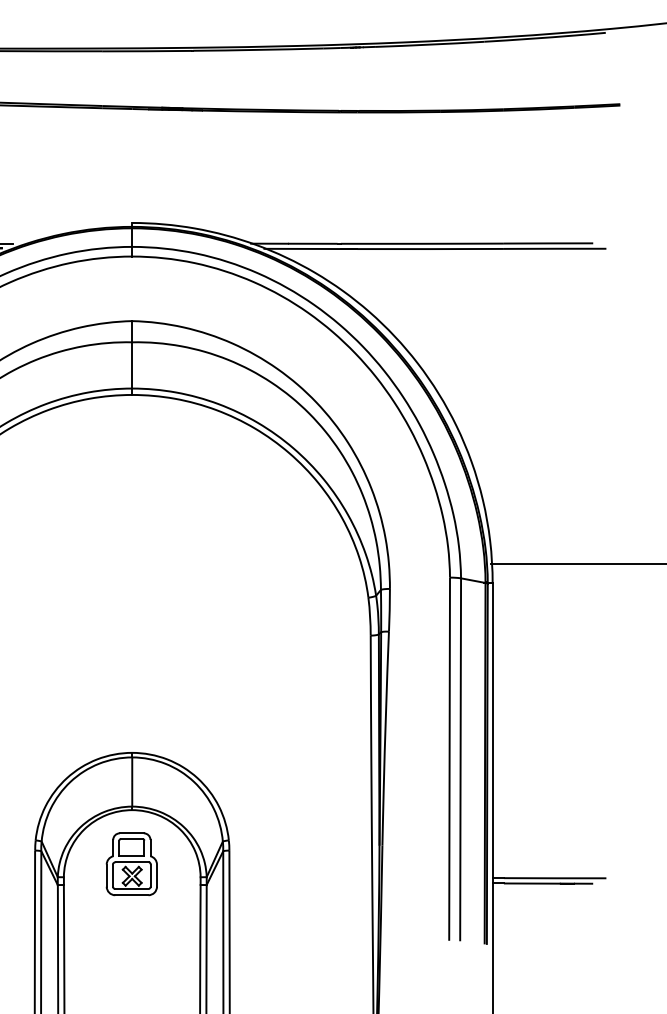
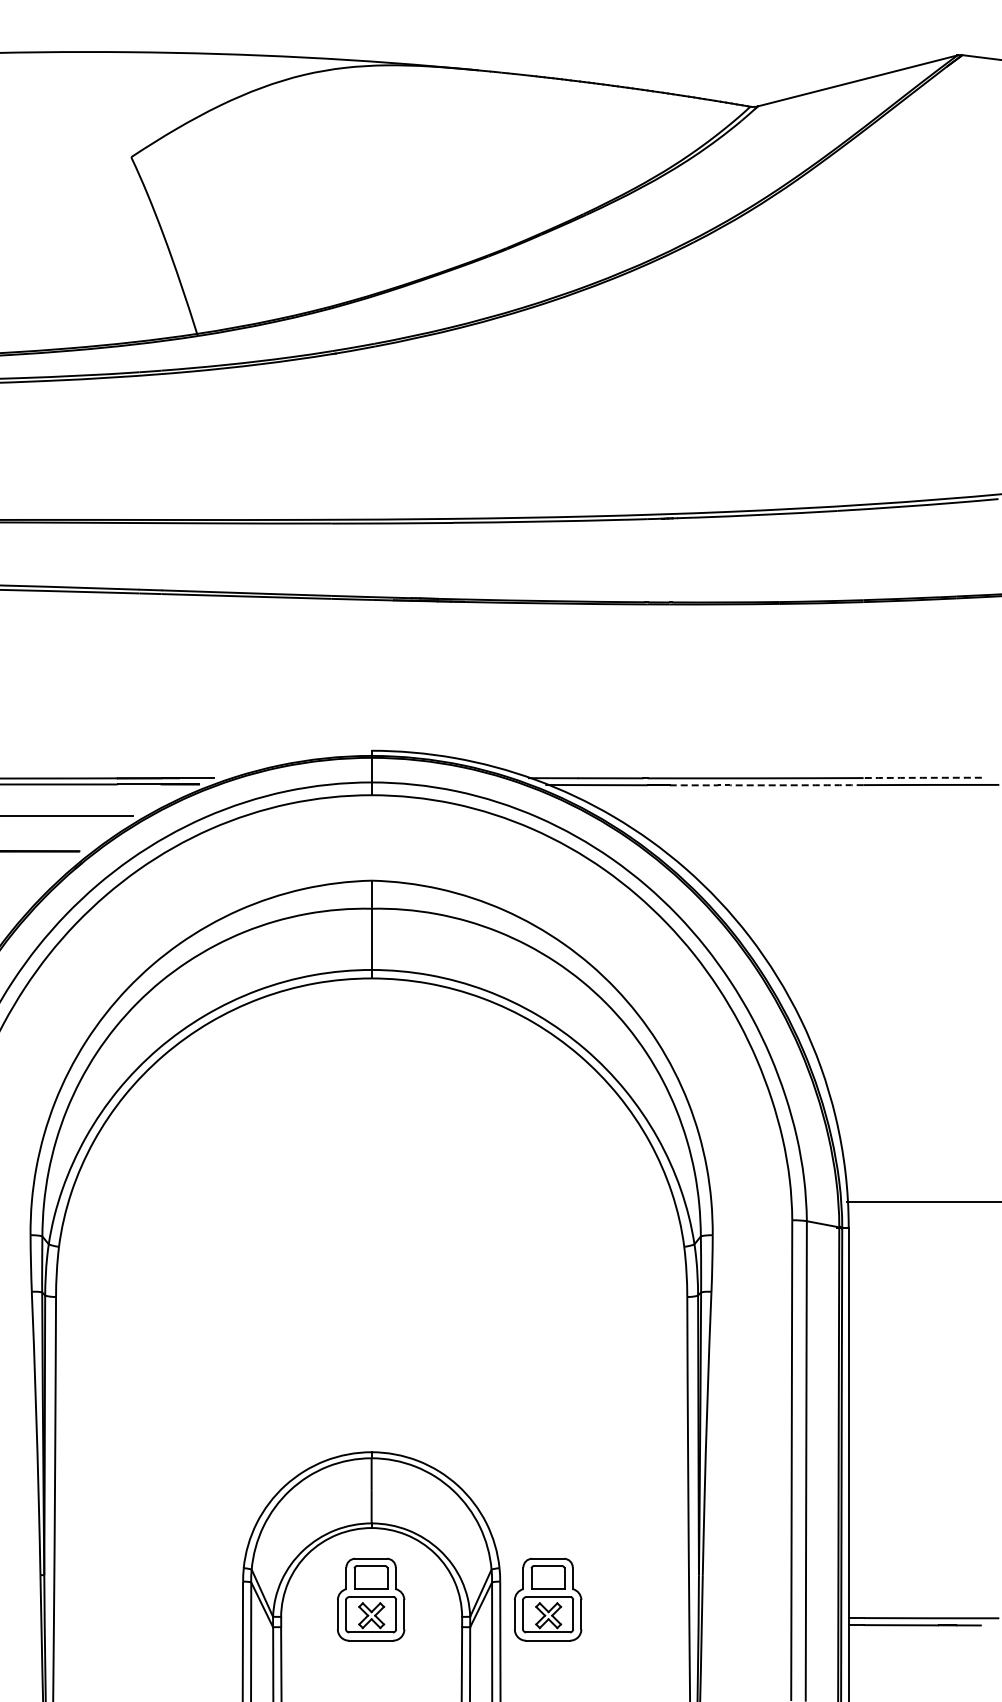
arc: (548, 243) -> (922, 777), solid -> dashed
arc: (430, 249) -> (766, 785), solid -> dashed
part: (265, 864) -> (548, 1599), added

